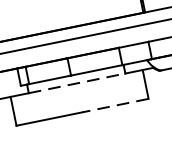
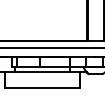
line: (78, 84) -> (43, 72), dashed -> solid
line: (115, 105) -> (61, 88), dashed -> solid

